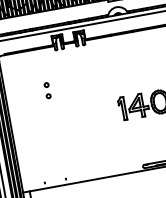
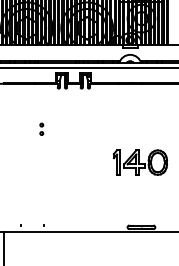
part: (47, 90) -> (41, 129), size x0.7

